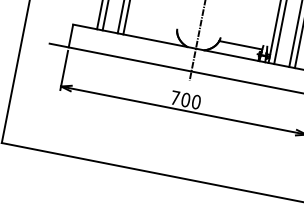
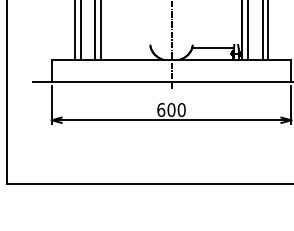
text: (175, 98) -> (161, 110), 700 -> 600

